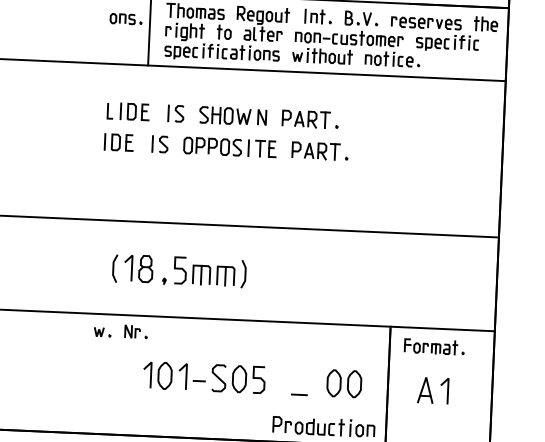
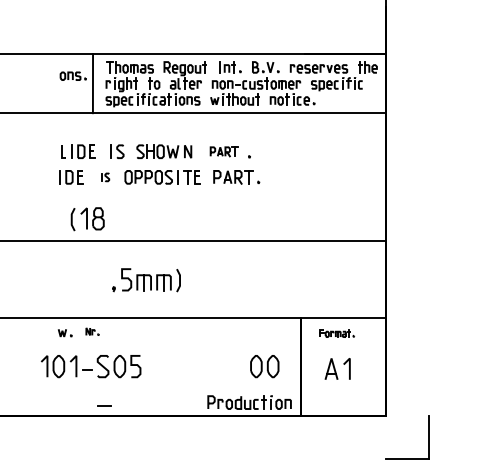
part: (305, 119) -> (223, 151), size x0.7
part: (160, 144) -> (105, 177), size x0.6
part: (132, 269) -> (87, 219), moved
part: (135, 331) -> (92, 331), size x0.7
part: (434, 347) -> (337, 333), size x0.7
part: (204, 377) -> (91, 366), moved
line: (299, 393) -> (104, 405), moved

